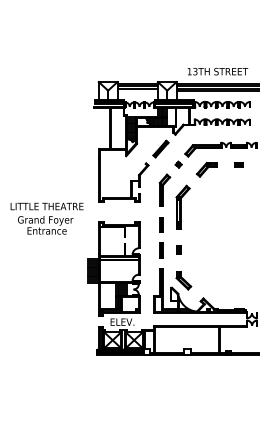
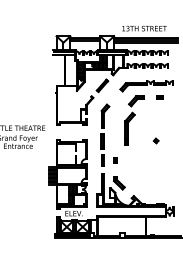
part: (178, 164) -> (156, 140), moved
part: (182, 206) -> (129, 128), moved
part: (161, 224) -> (102, 141), size x1.4

